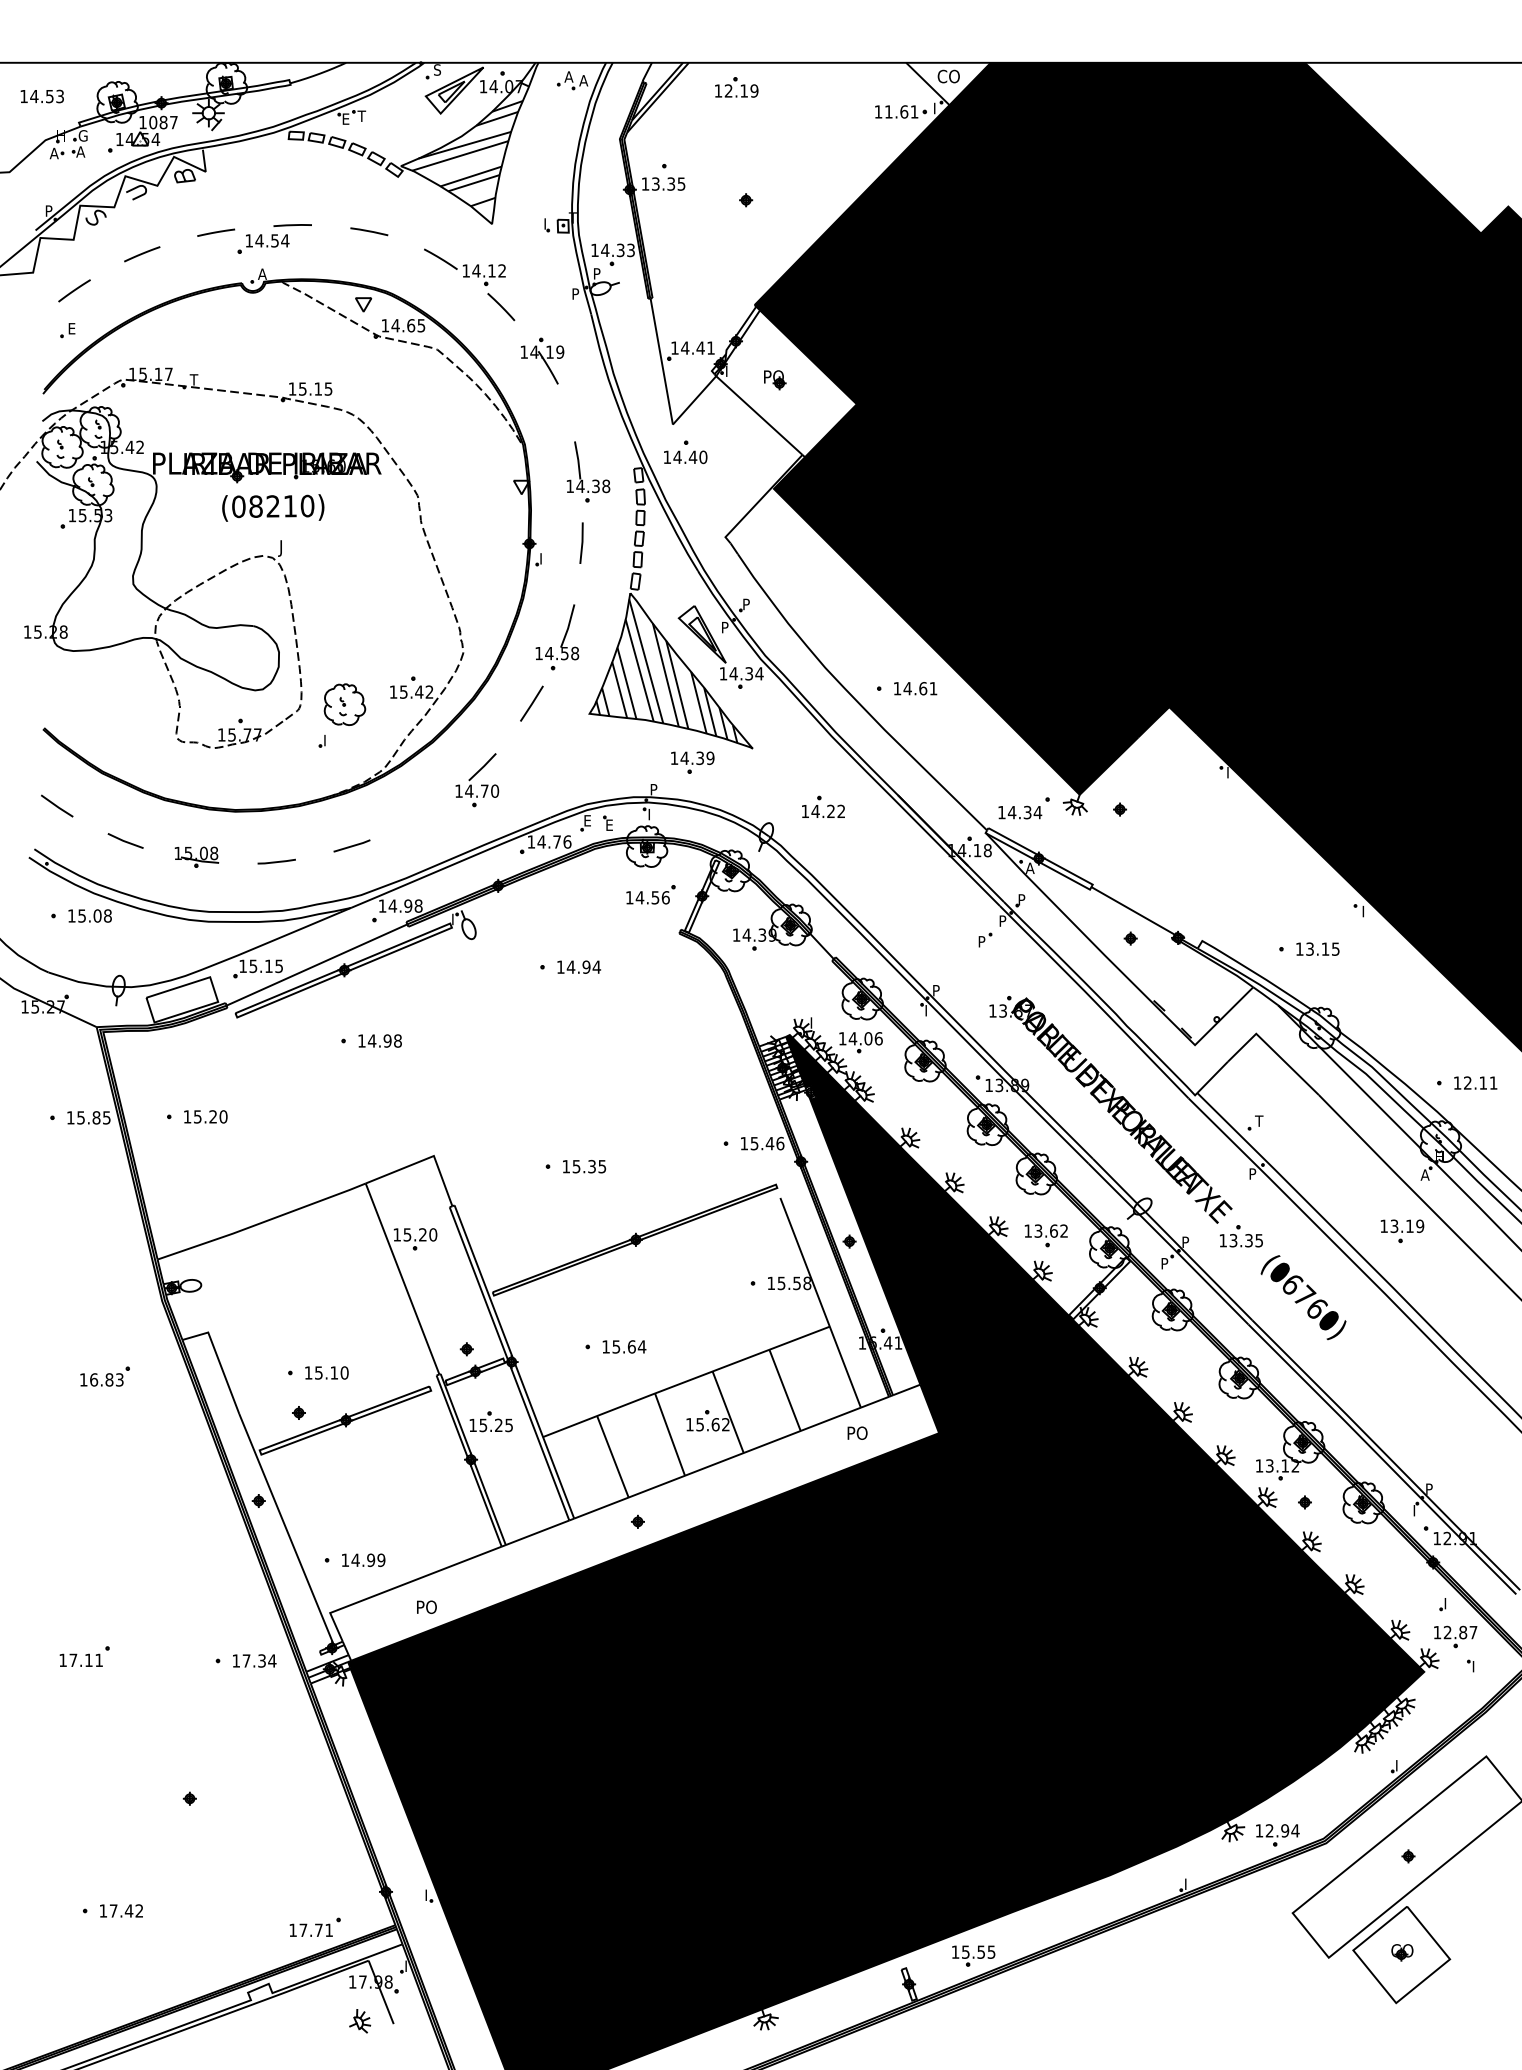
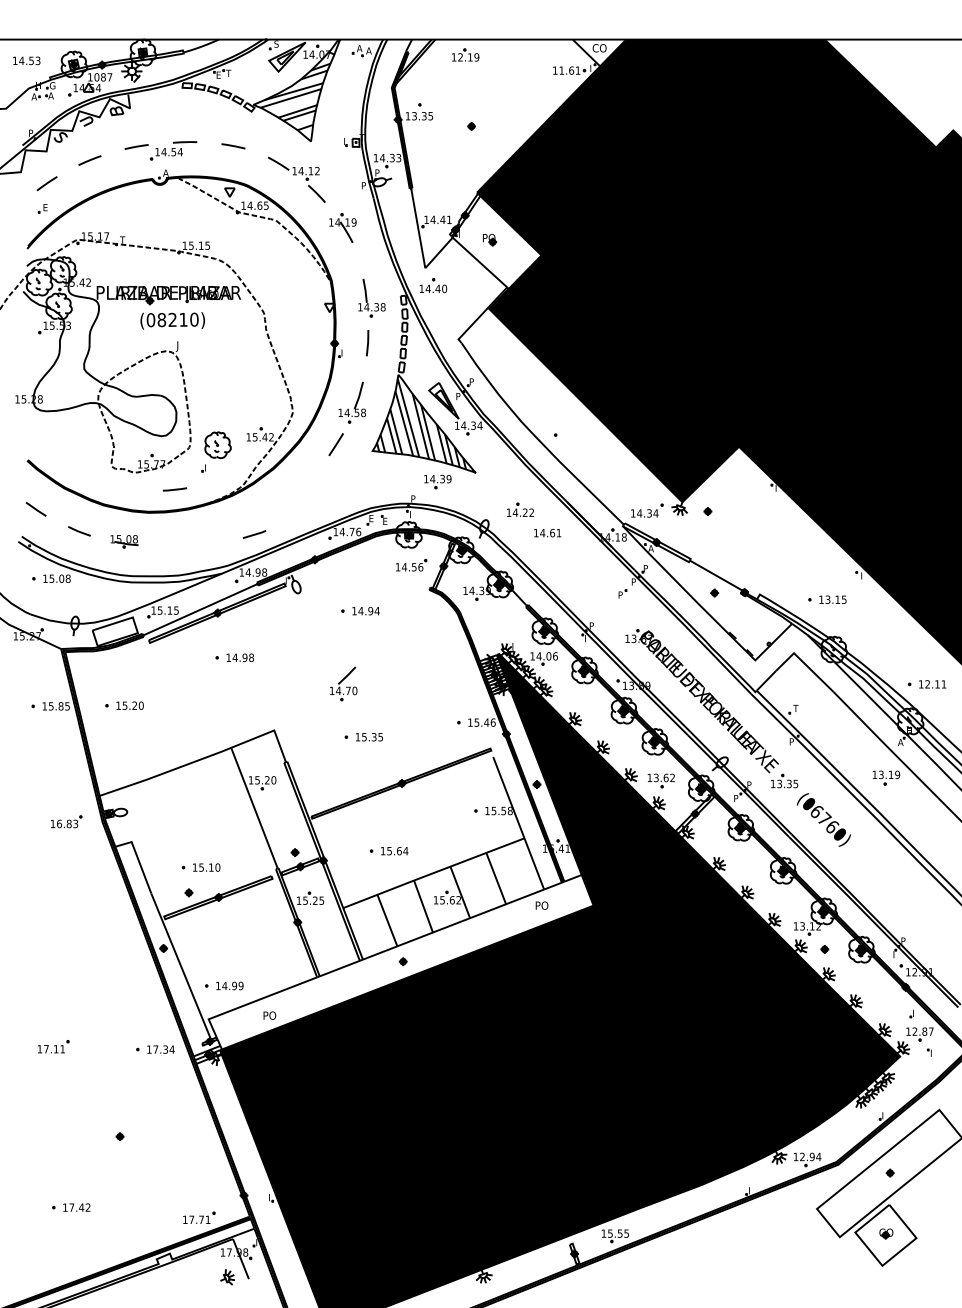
text: (915, 687) -> (547, 532), moved
part: (476, 779) -> (343, 683), moved
line: (351, 845) -> (254, 534), moved
line: (276, 861) -> (174, 489), moved
part: (105, 1375) -> (66, 821), moved

